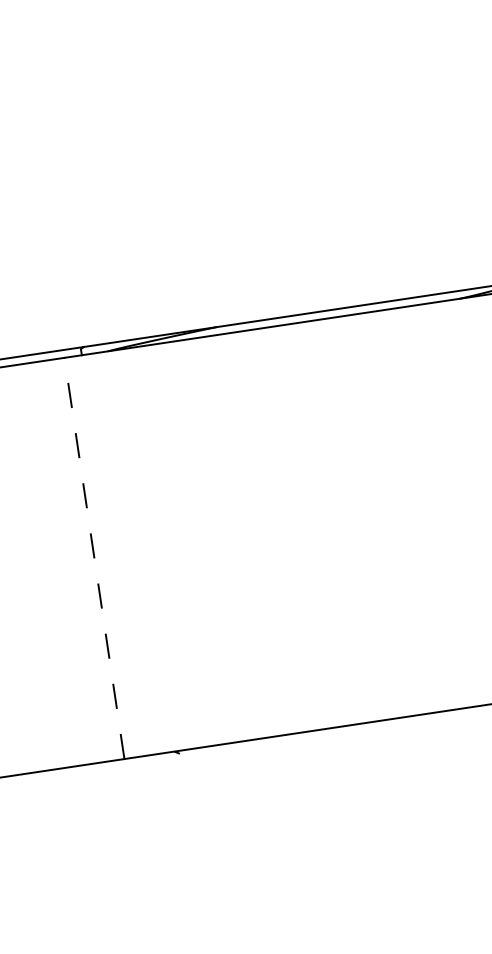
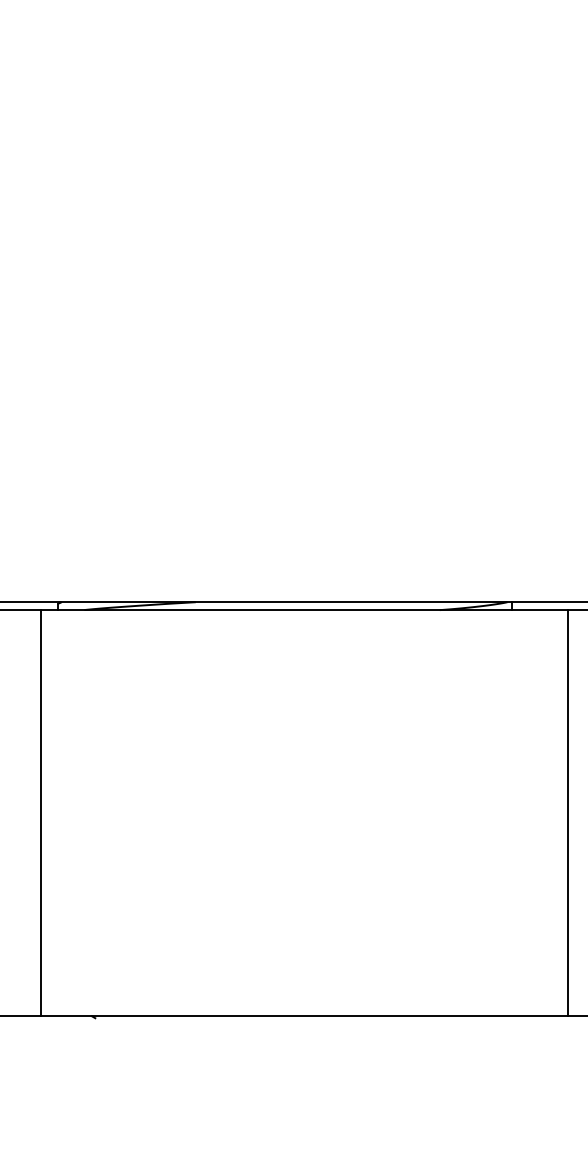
line: (94, 558) -> (40, 812), dashed -> solid

